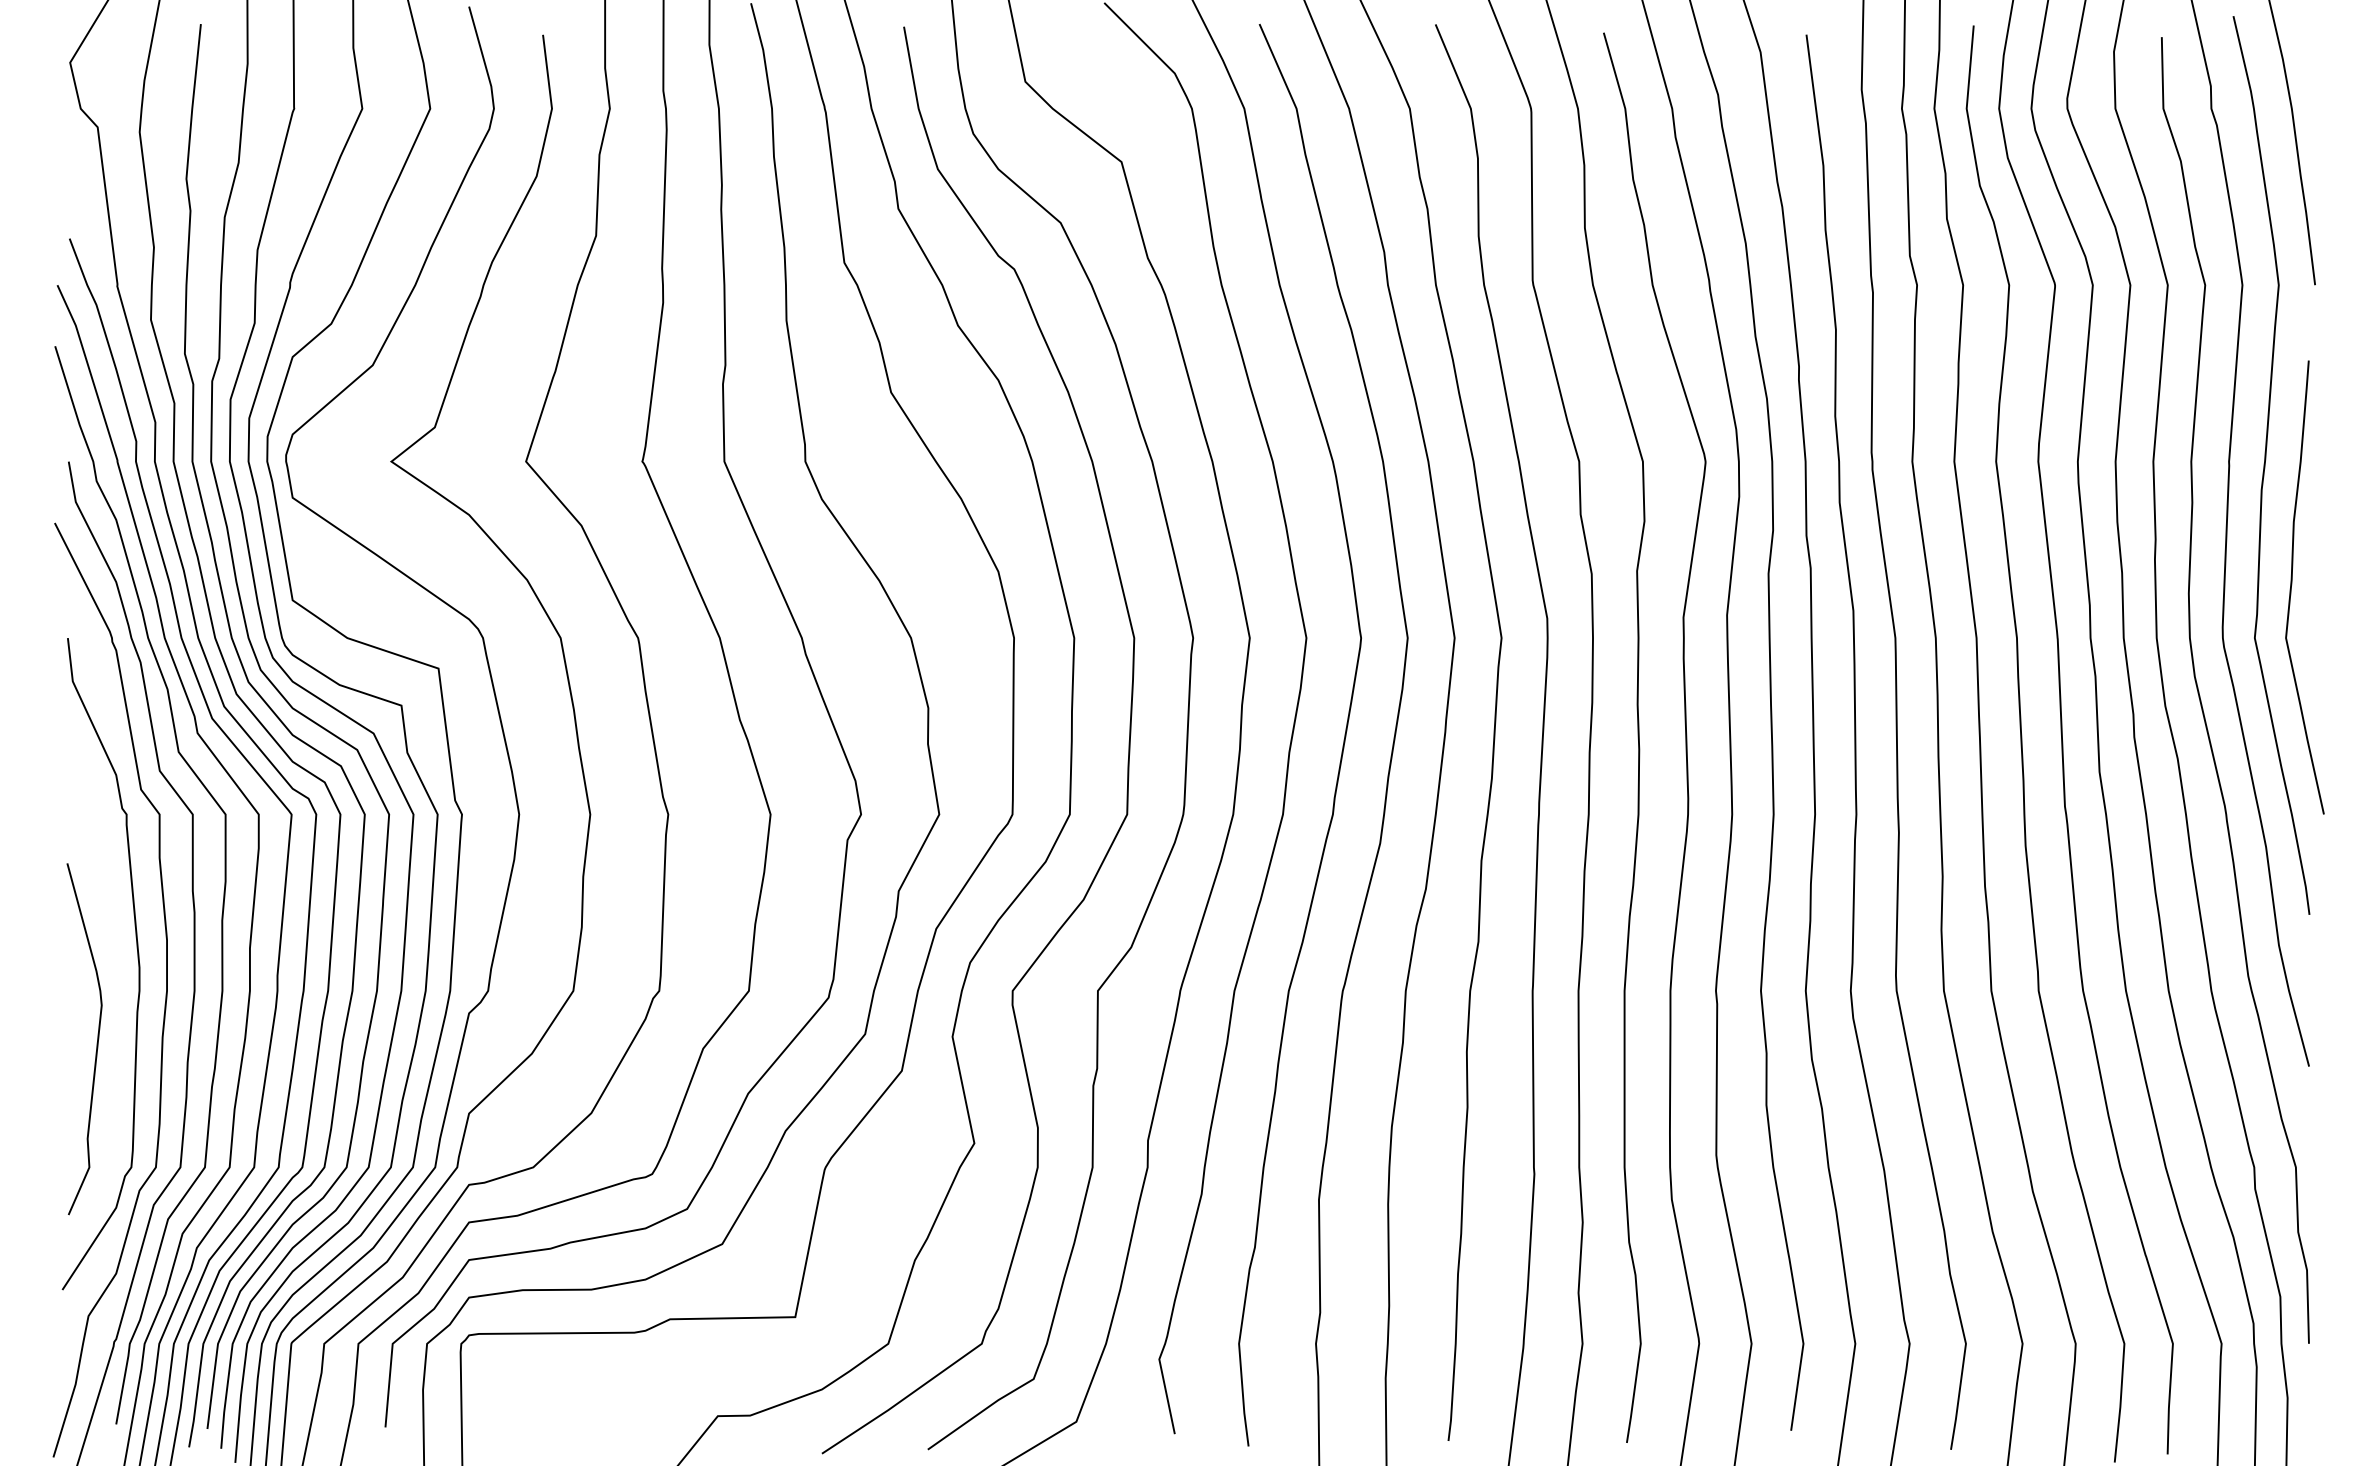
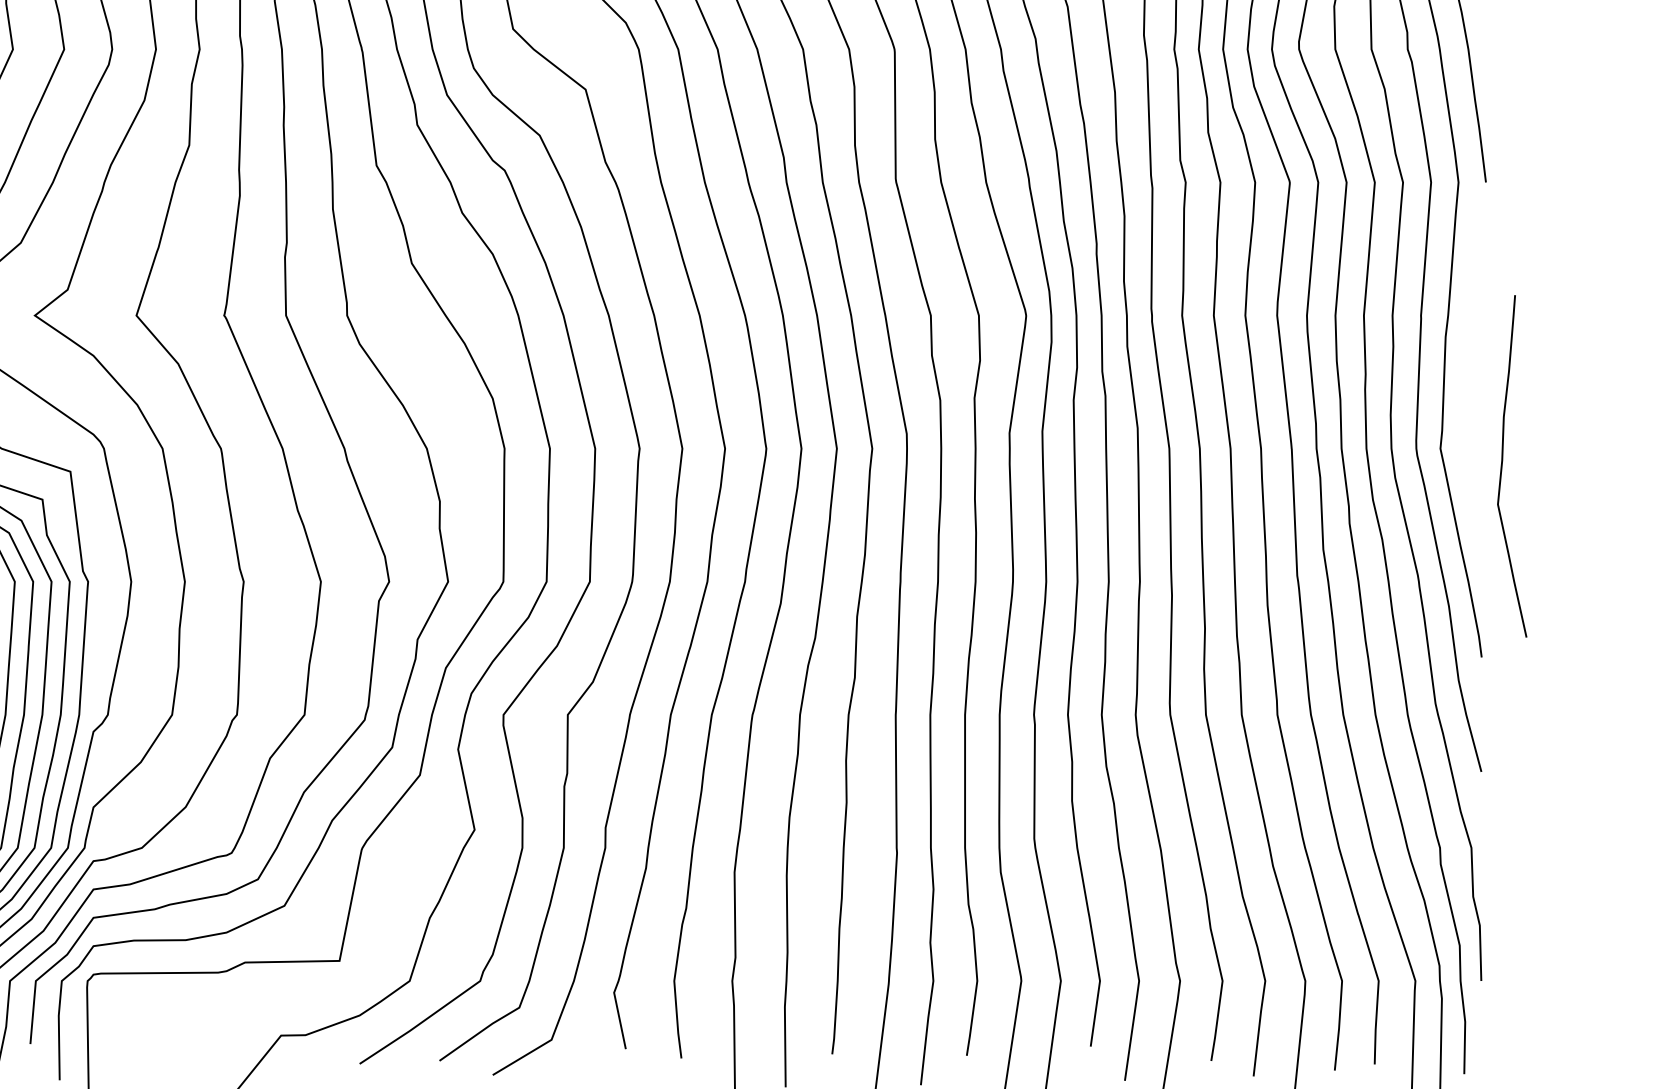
curve: (2292, 584) -> (1502, 464), moved

